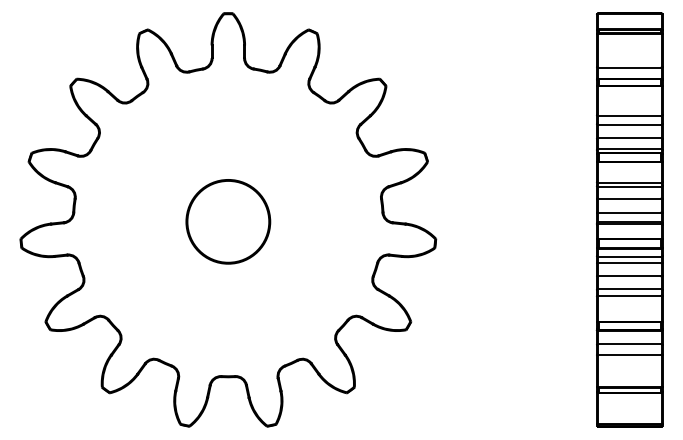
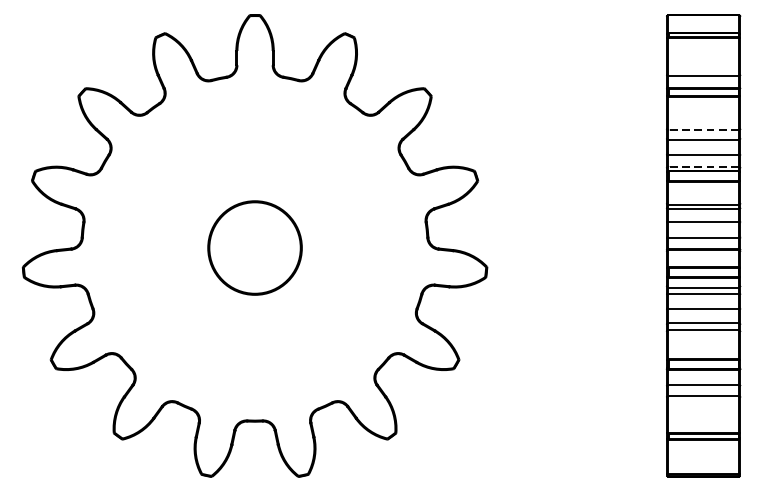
line: (629, 116) -> (703, 130), solid -> dashed
line: (629, 148) -> (703, 166), solid -> dashed

